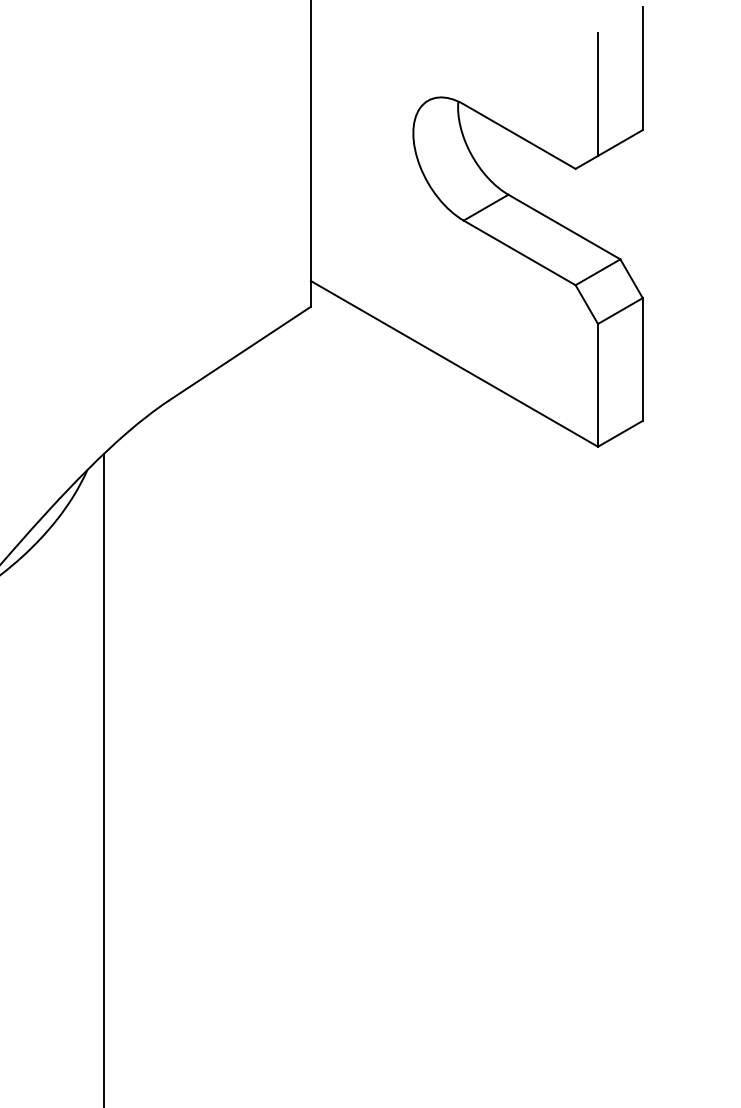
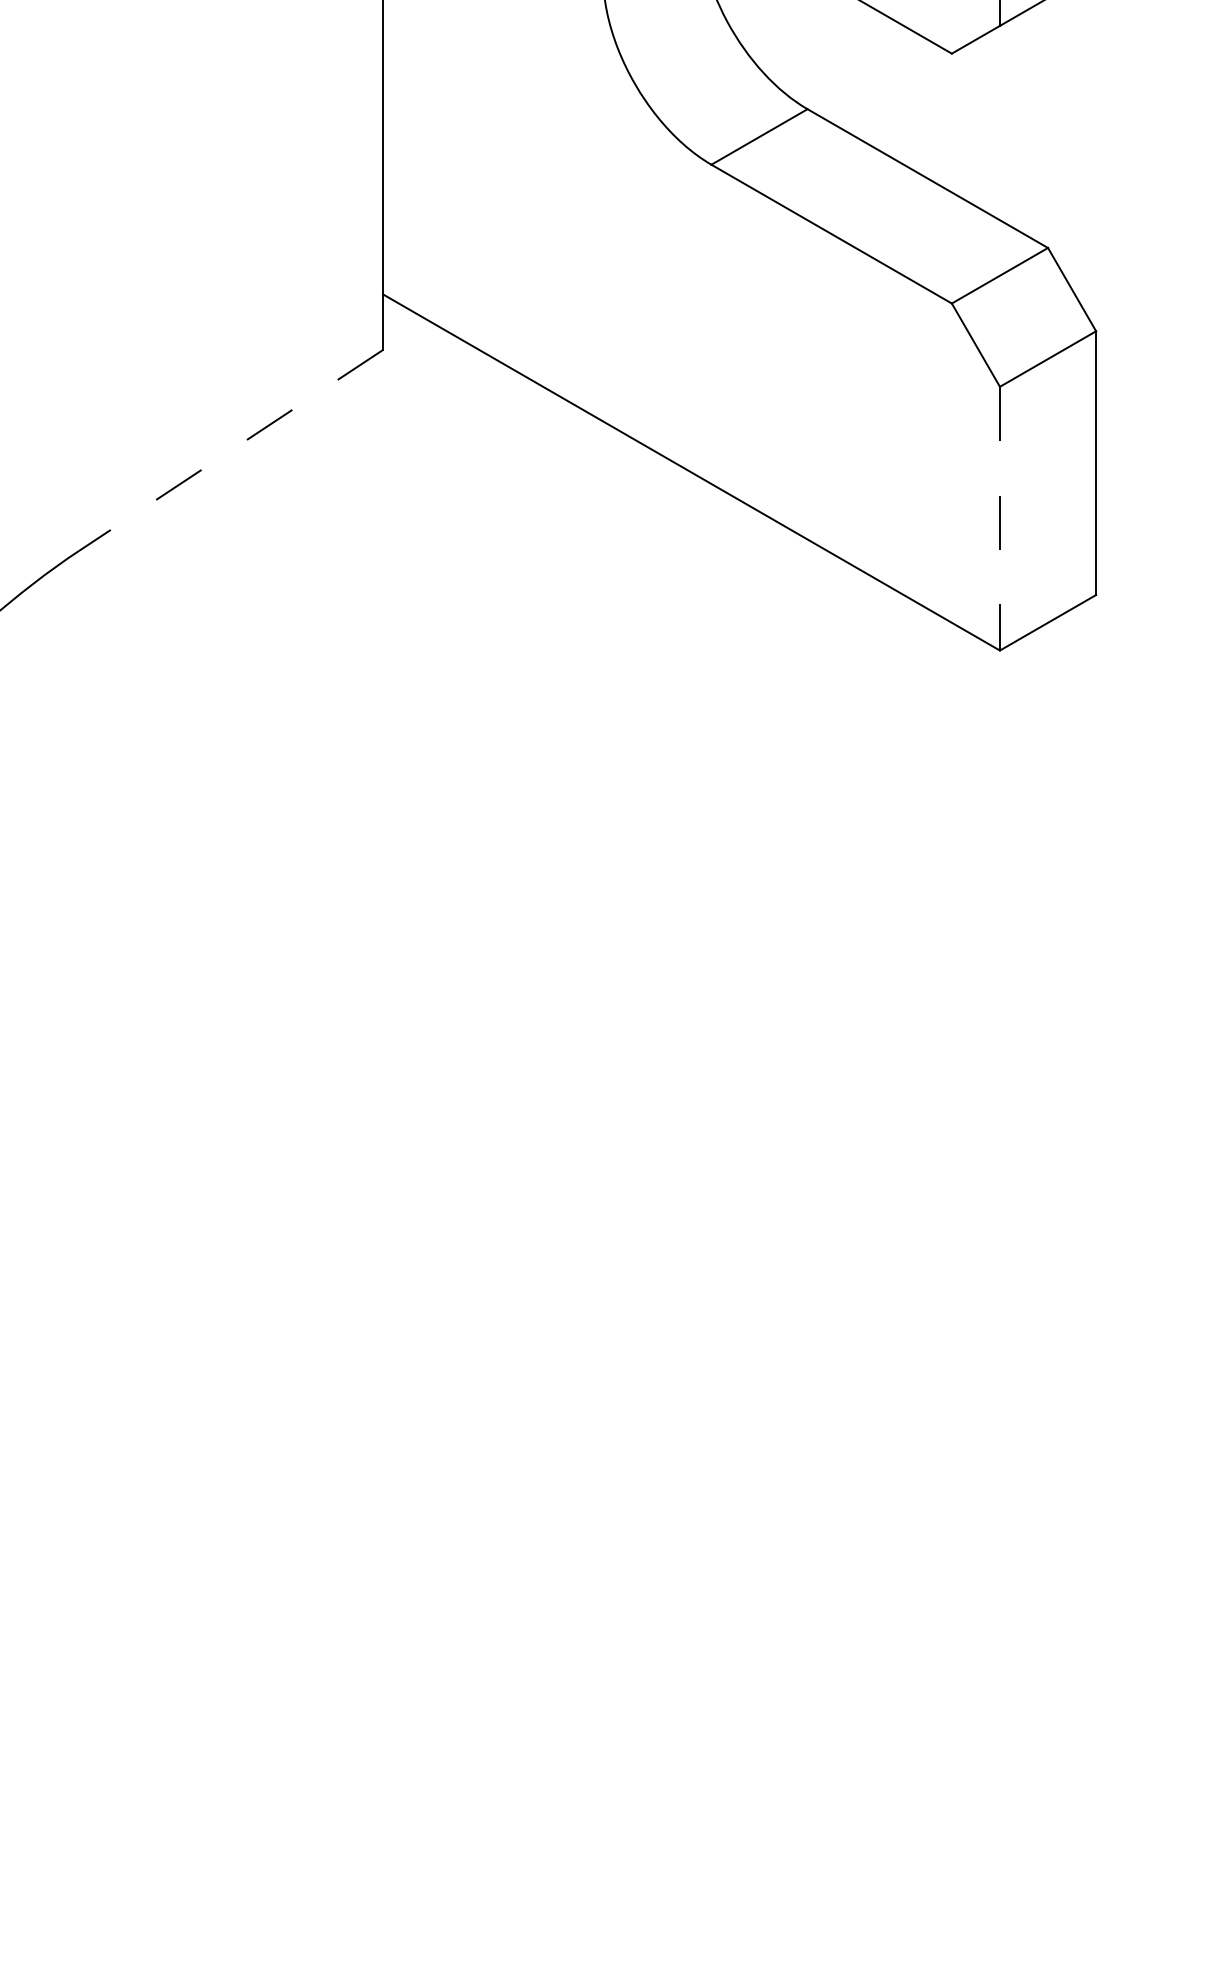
line: (240, 353) -> (231, 450), solid -> dashed
line: (598, 385) -> (1000, 518), solid -> dashed

